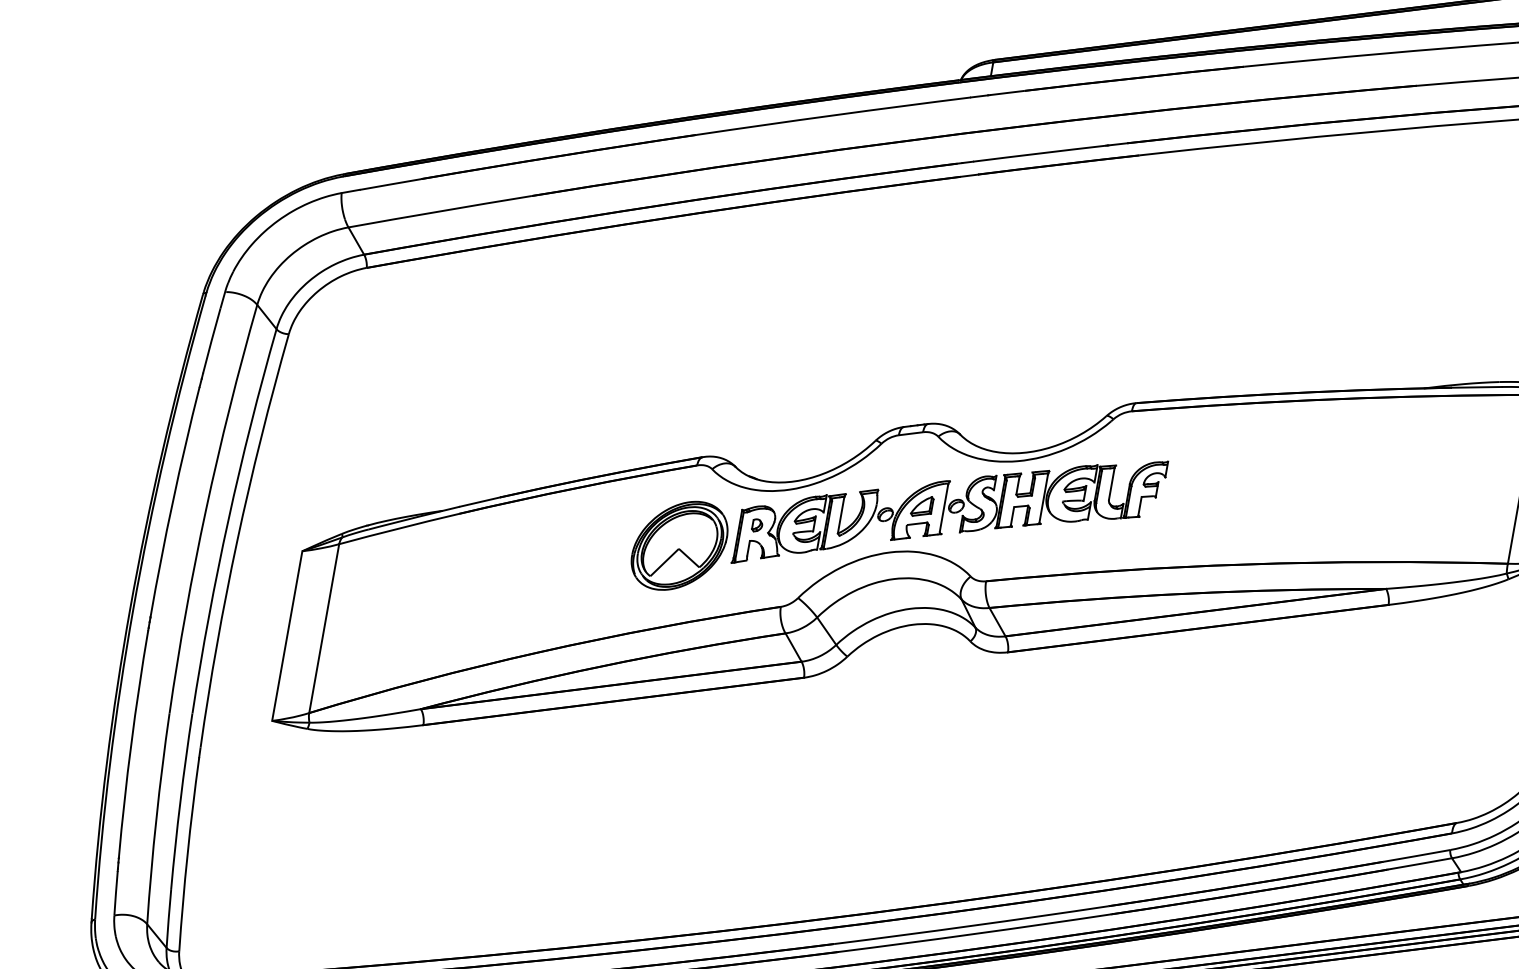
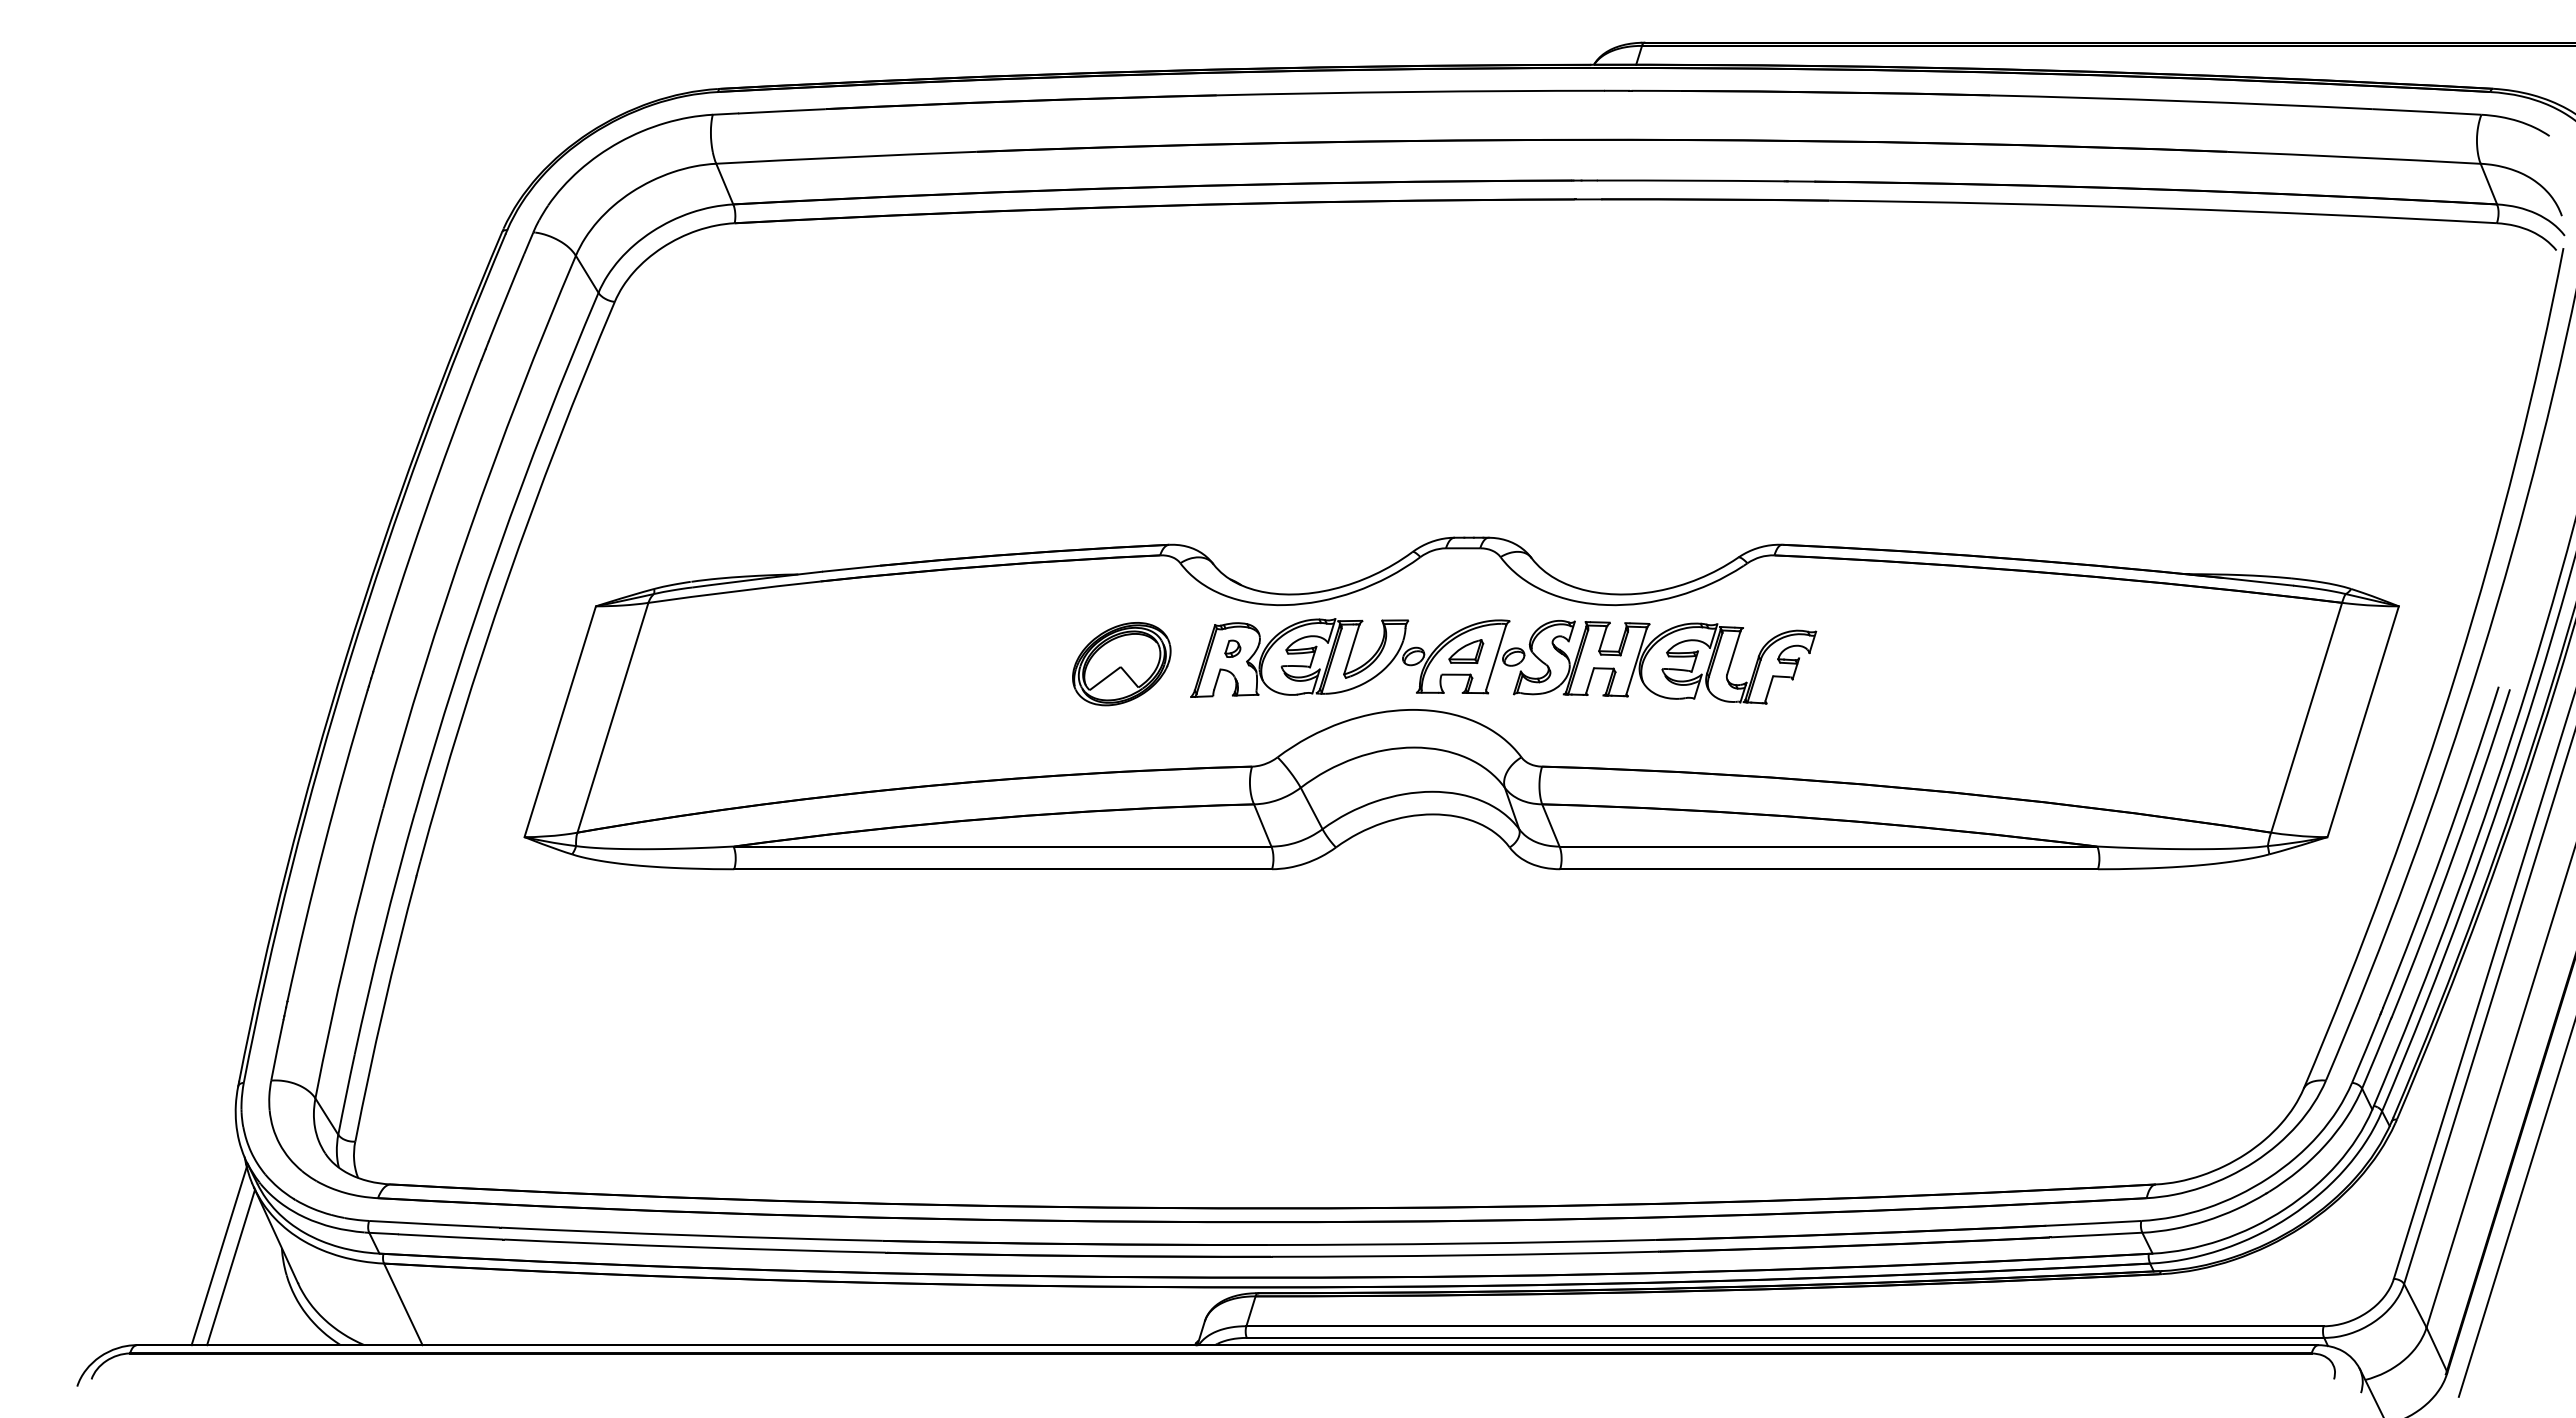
part: (679, 545) -> (1121, 663), size x0.7

